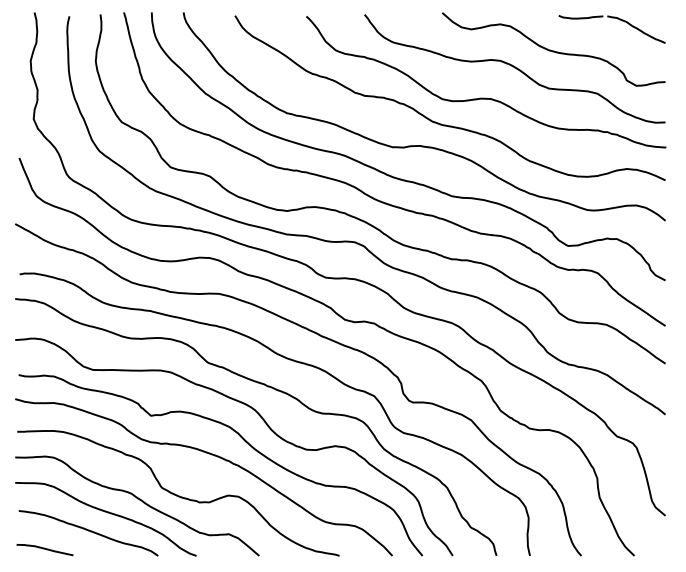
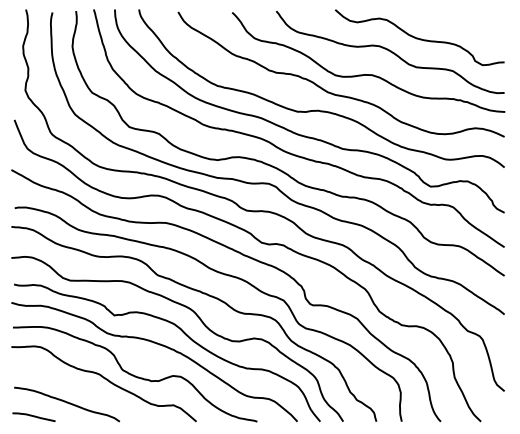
part: (612, 19) -> (464, 14), removed
curve: (106, 513) -> (80, 389), removed

